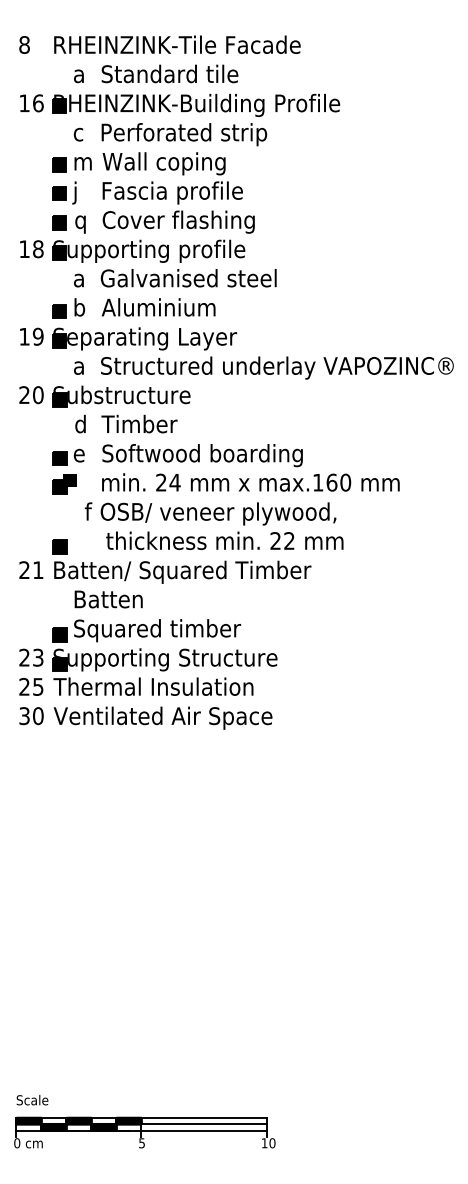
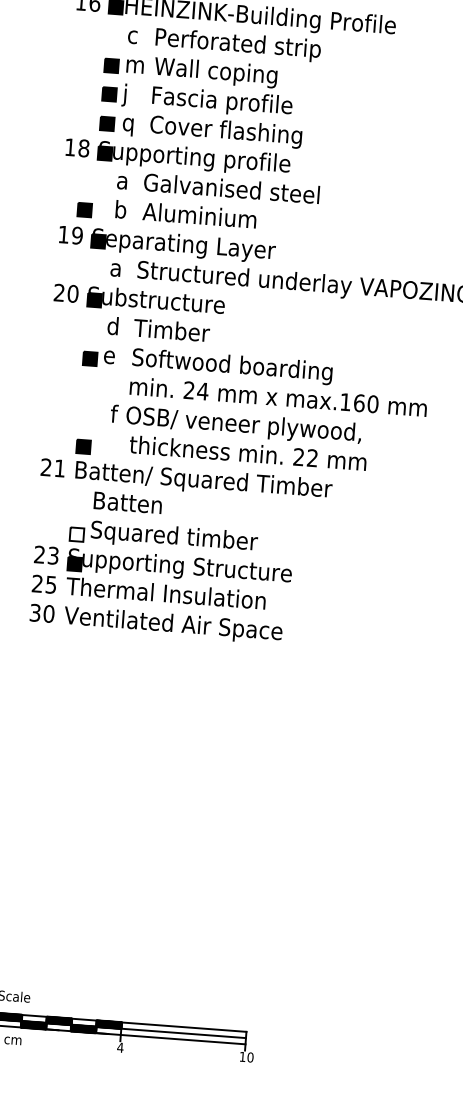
part: (59, 311) -> (84, 209), moved
part: (64, 484) -> (92, 384), removed
fill: (60, 634) -> (77, 534), removed
text: (141, 1143) -> (119, 1047), 5 -> 4

